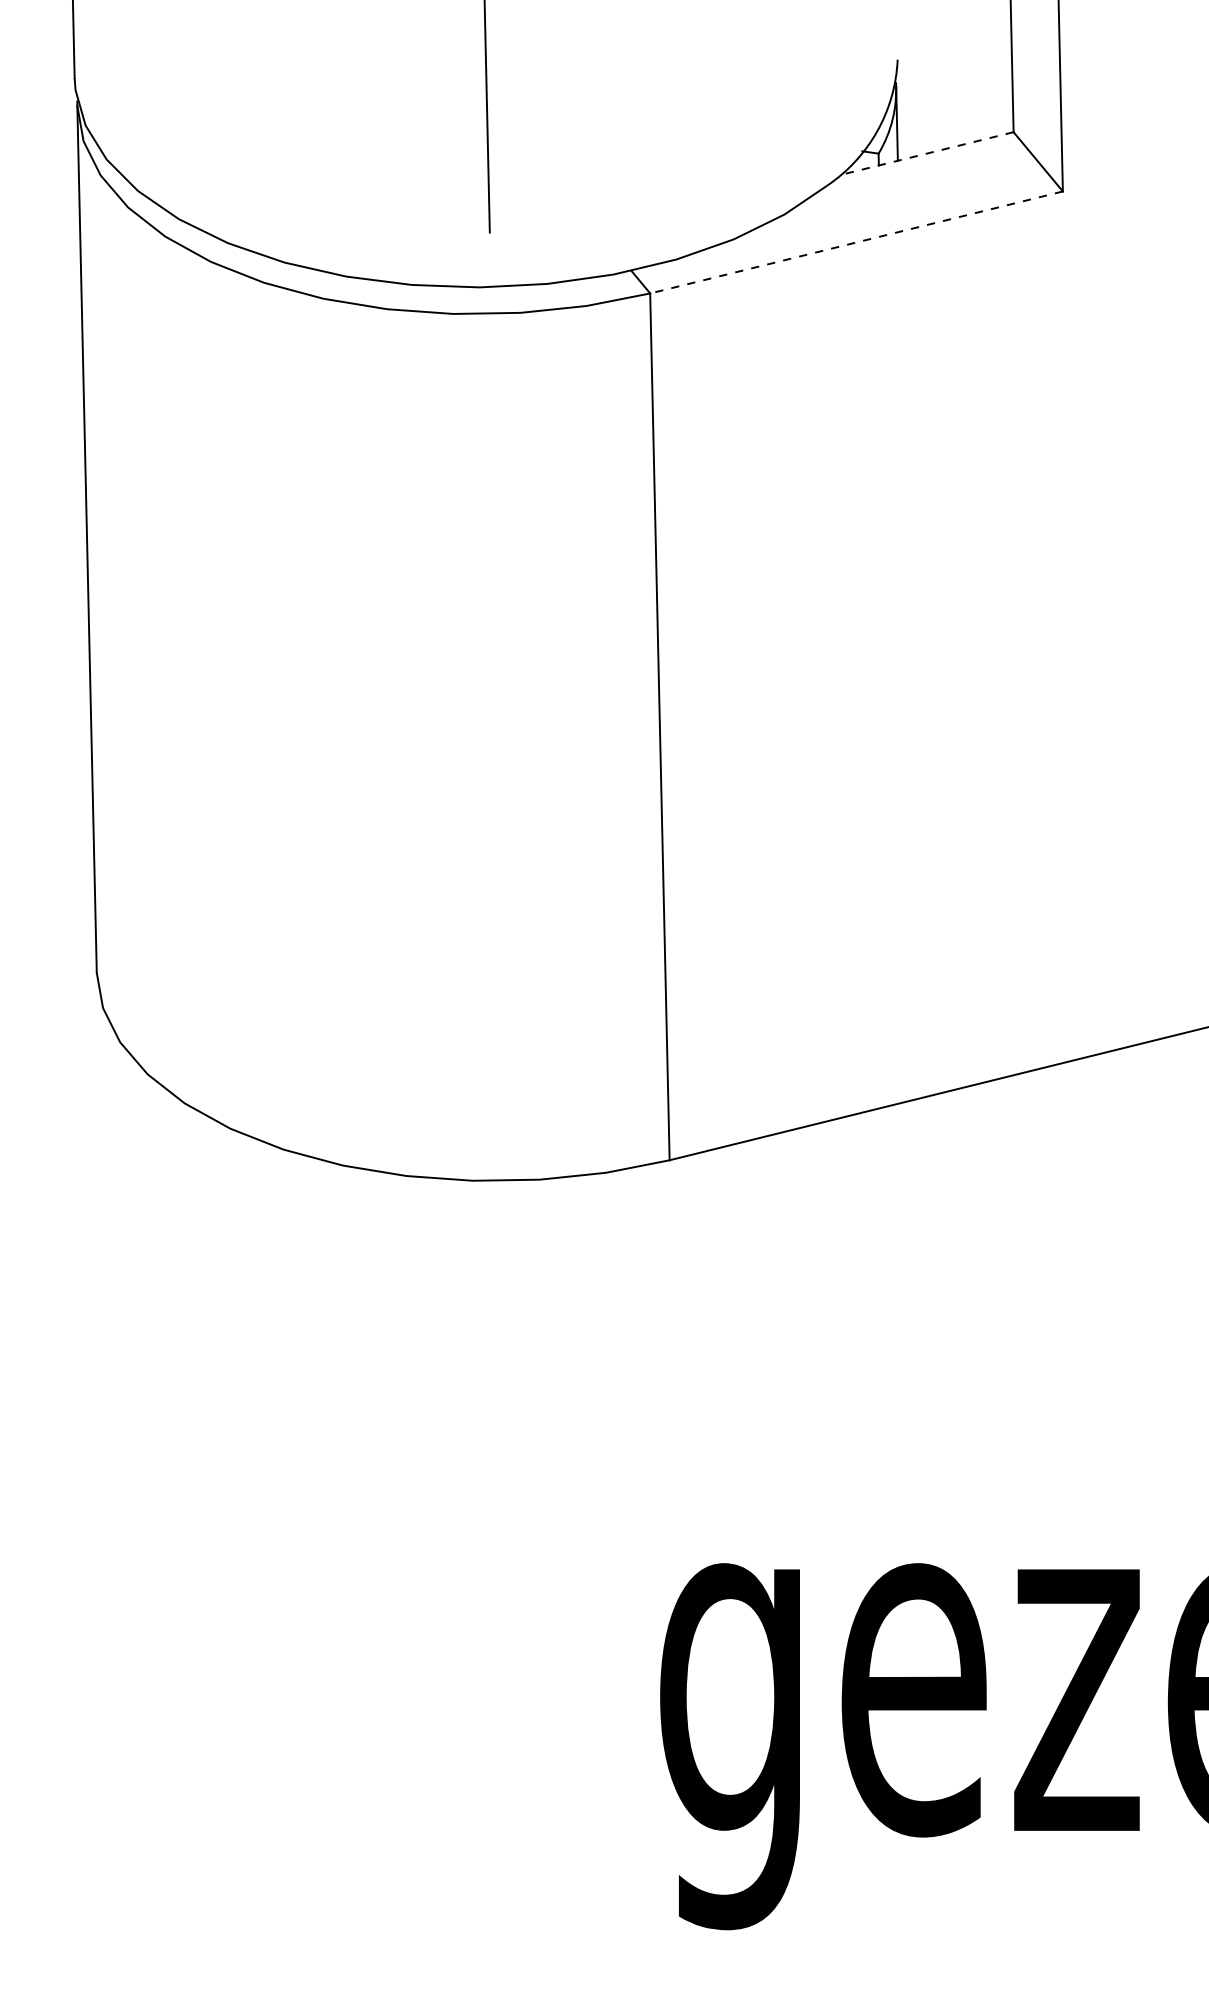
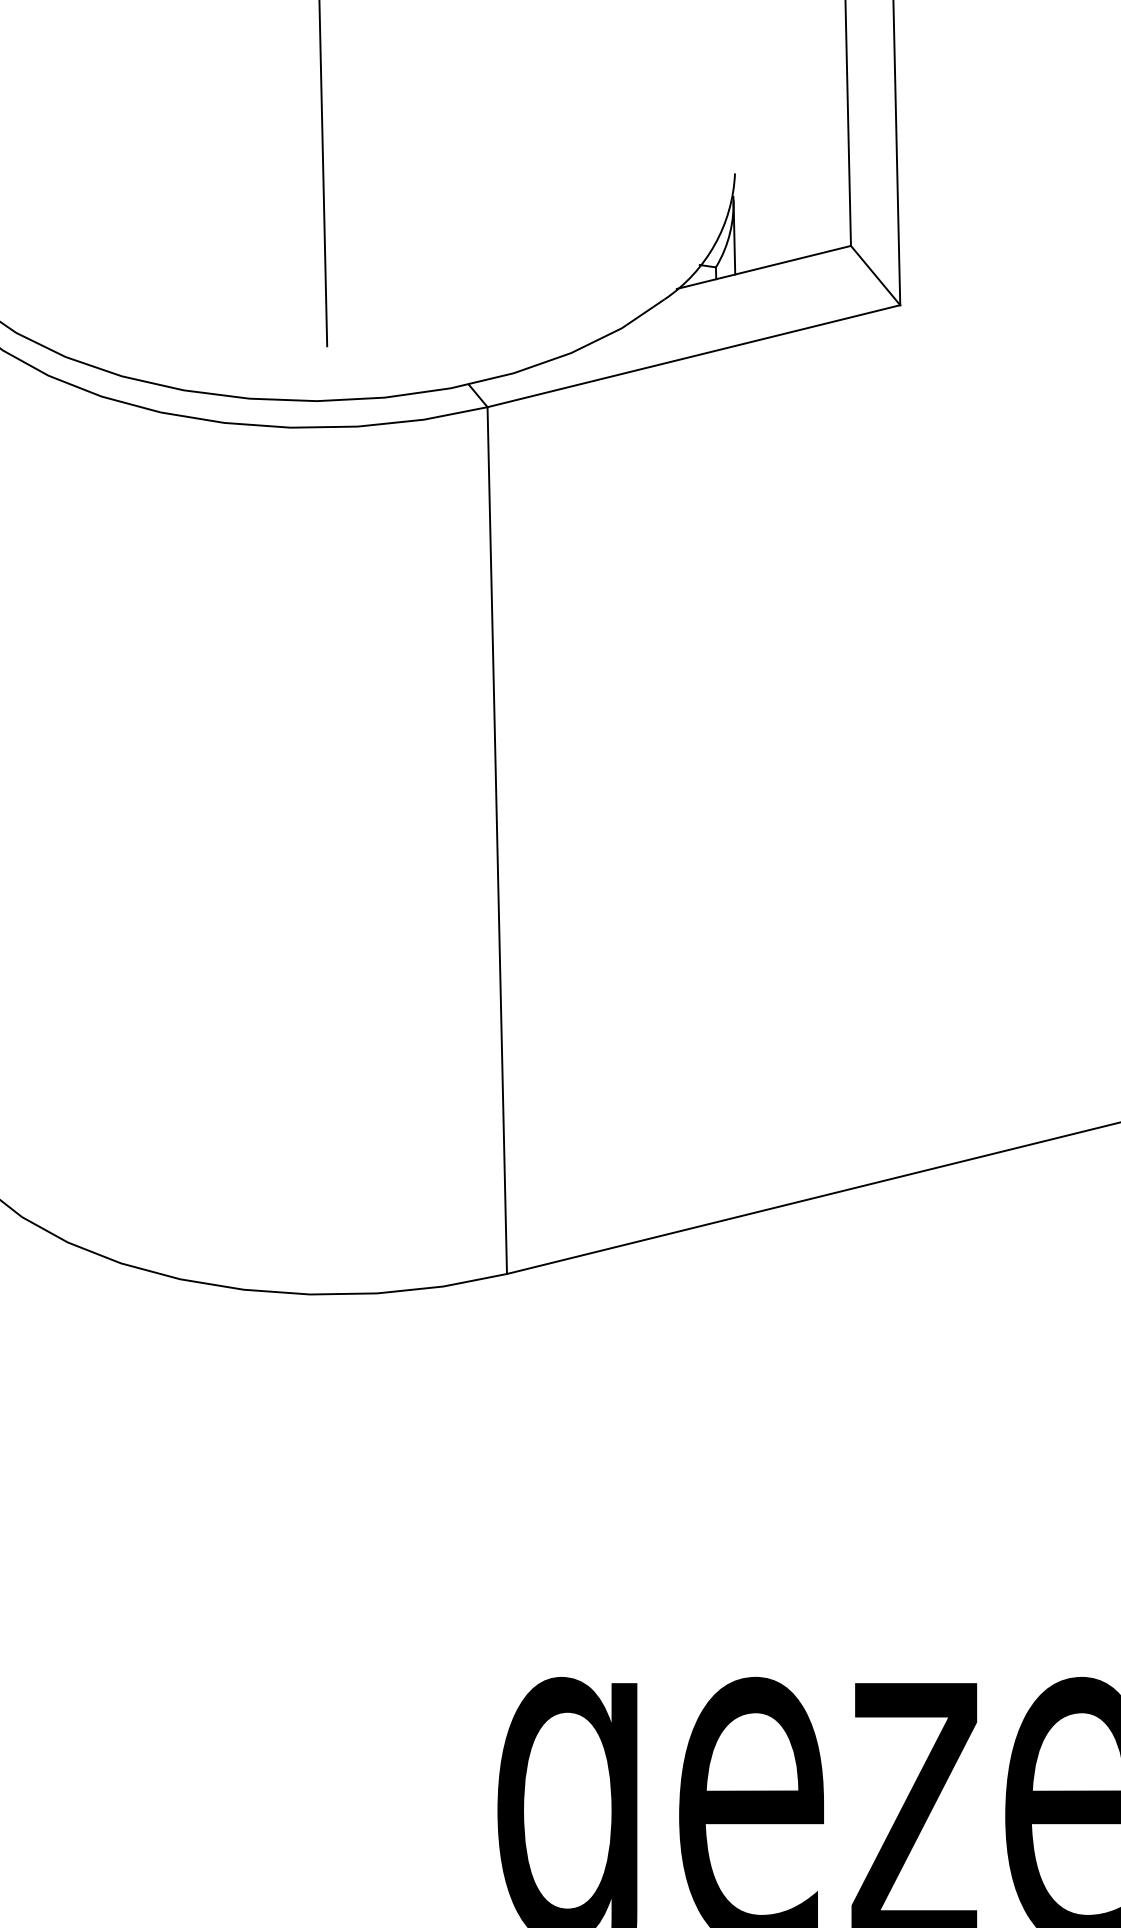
line: (926, 153) -> (763, 267), dashed -> solid
line: (856, 242) -> (693, 356), dashed -> solid

